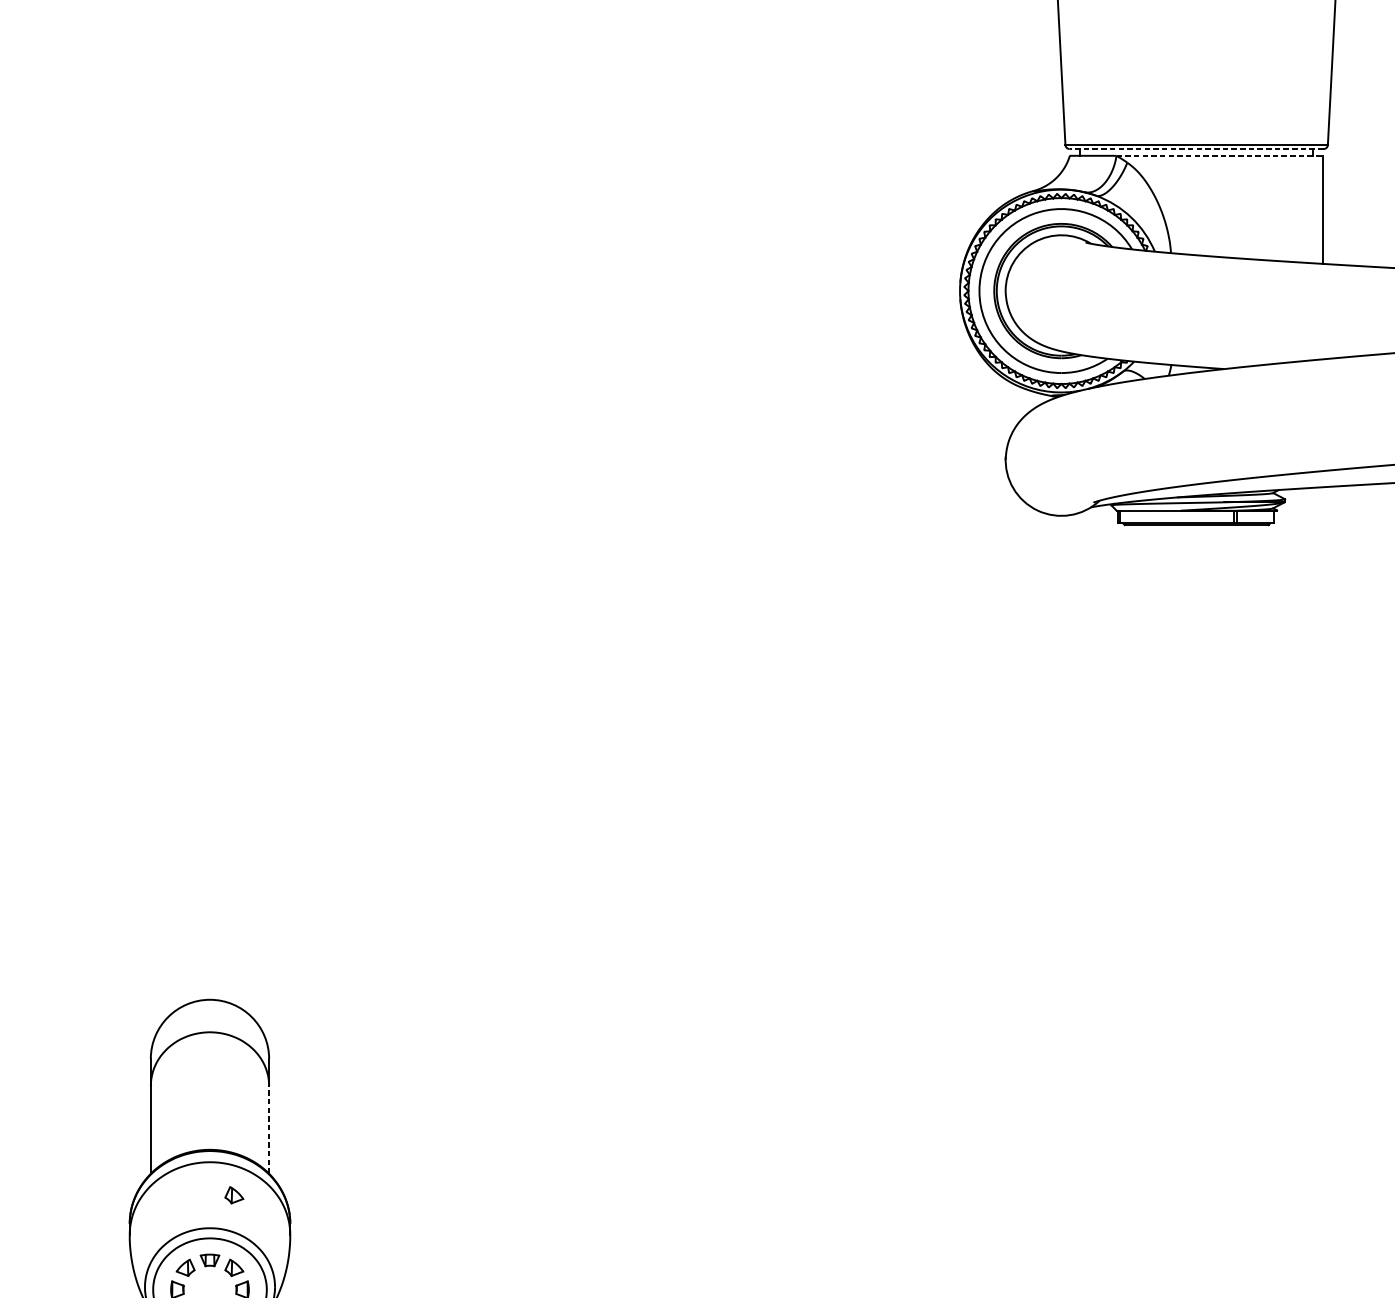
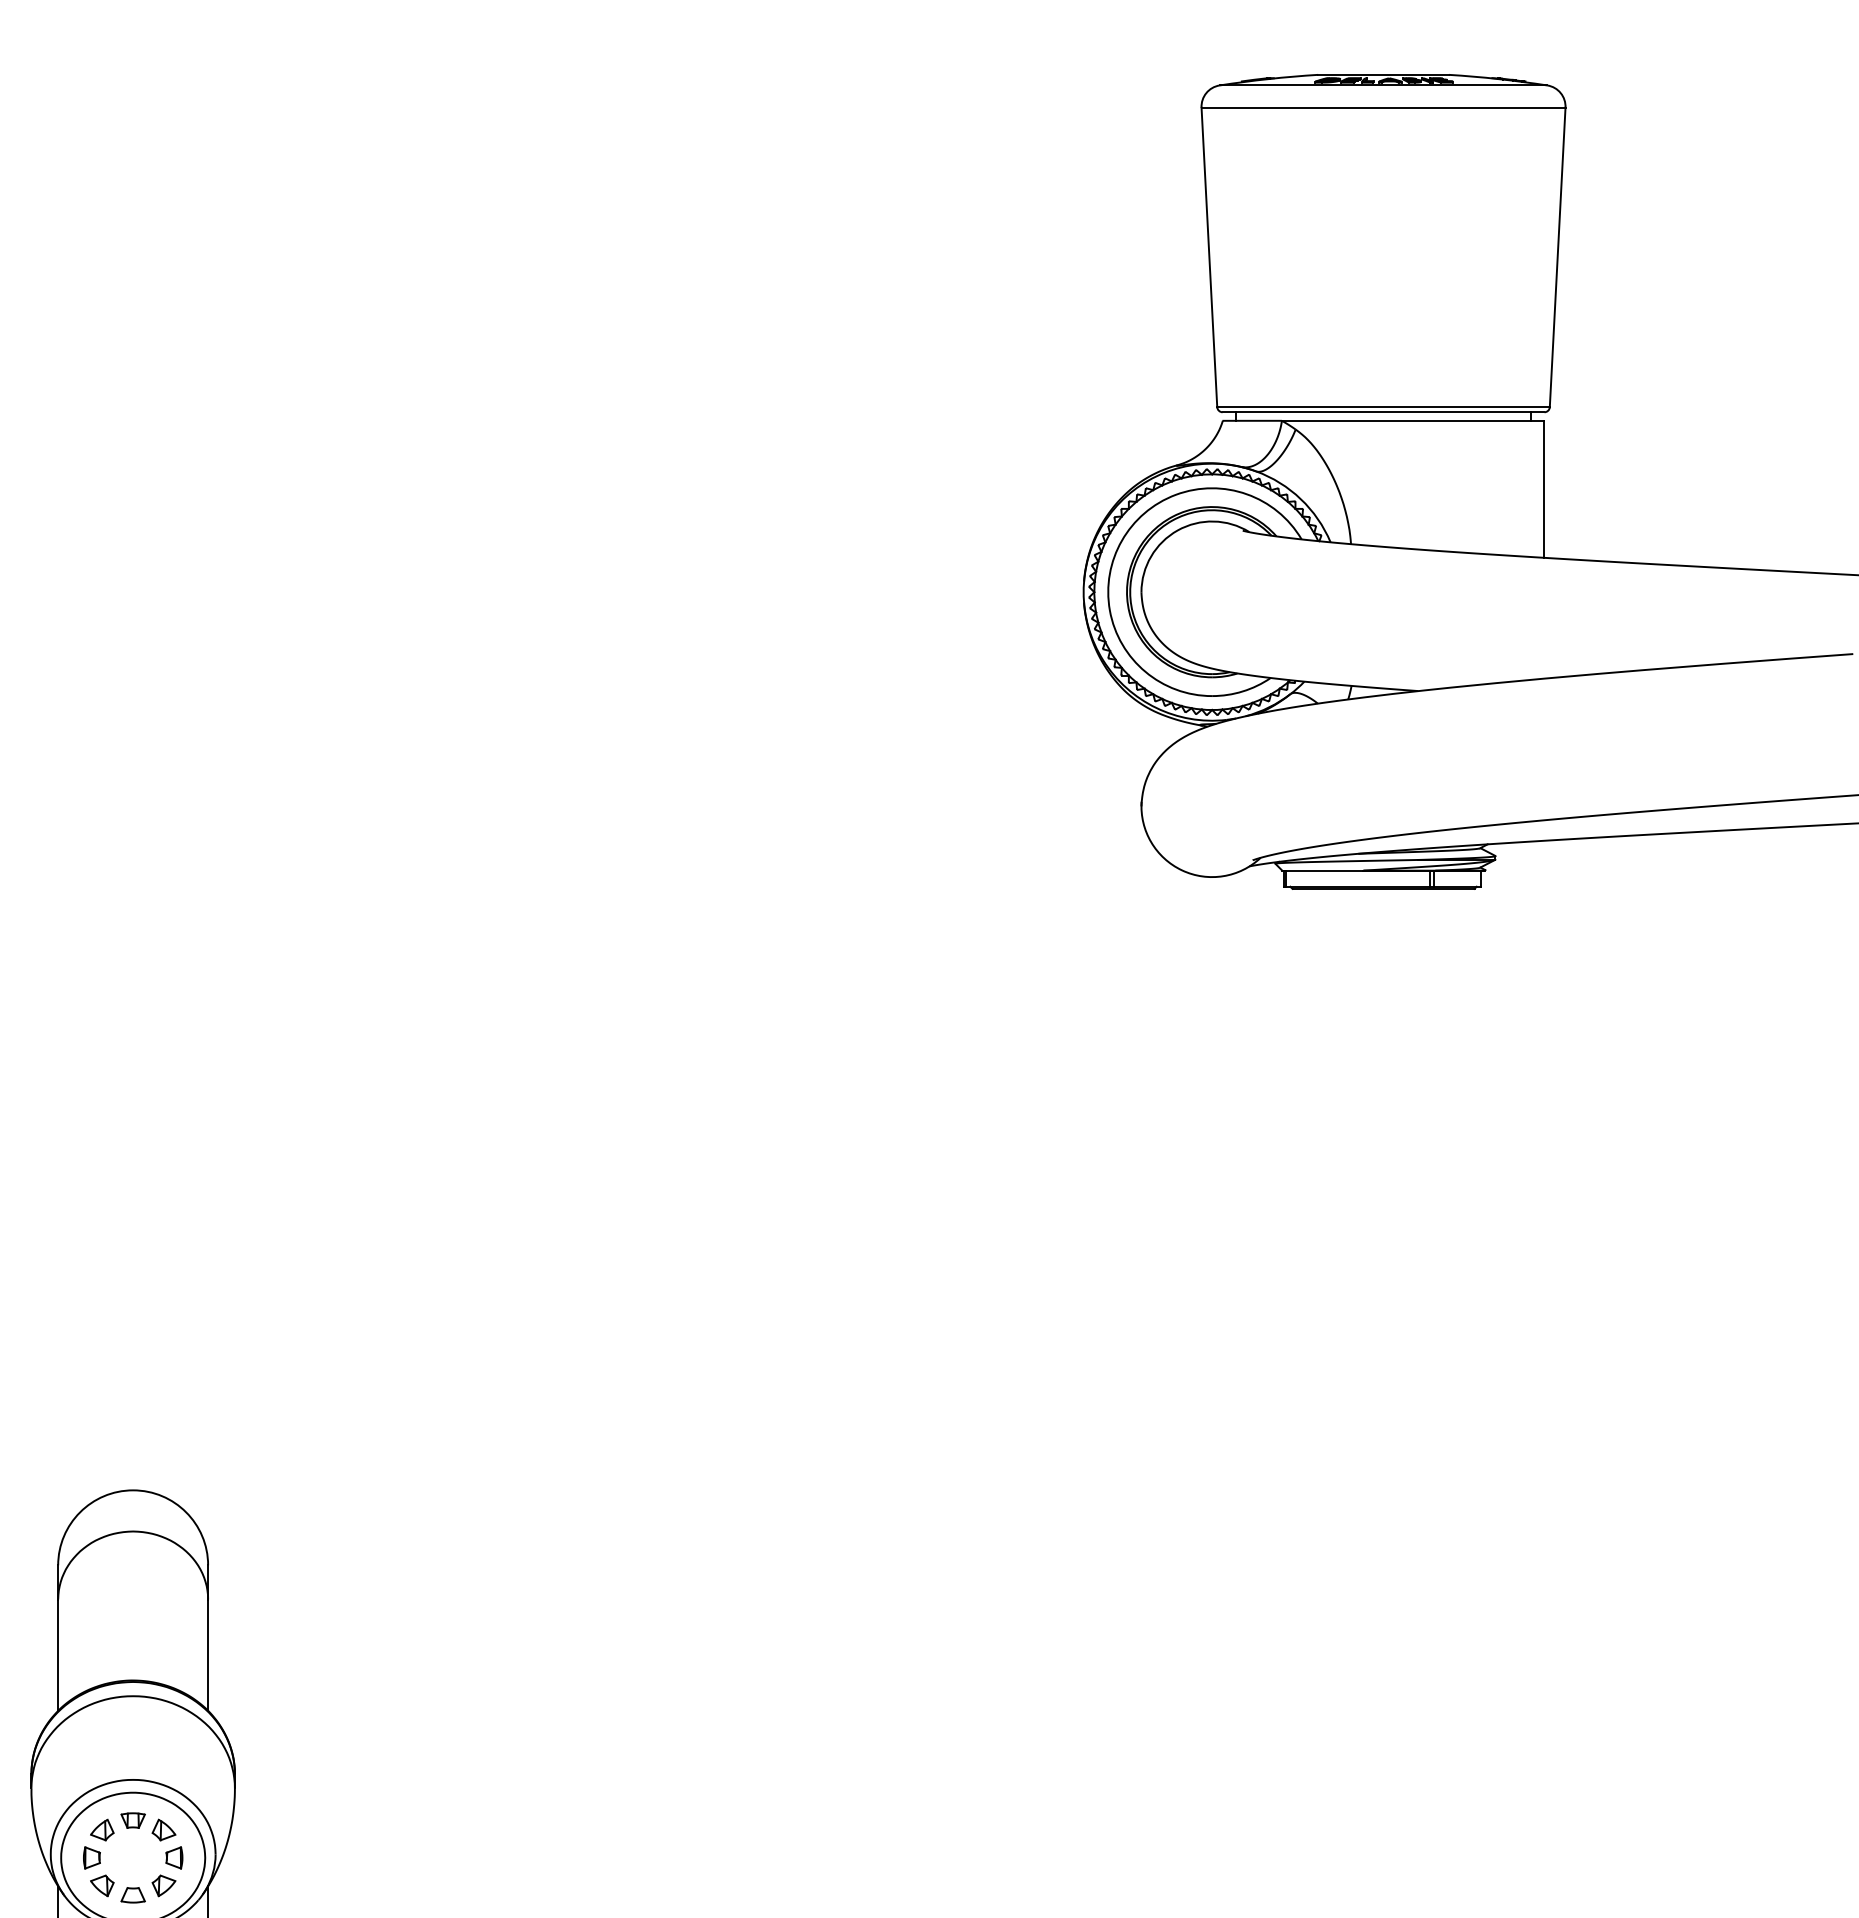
line: (1196, 149) -> (1383, 412), dashed -> solid
line: (1220, 155) -> (1413, 420), dashed -> solid
line: (269, 1130) -> (208, 1655), dashed -> solid
part: (233, 1194) -> (163, 1737), removed

